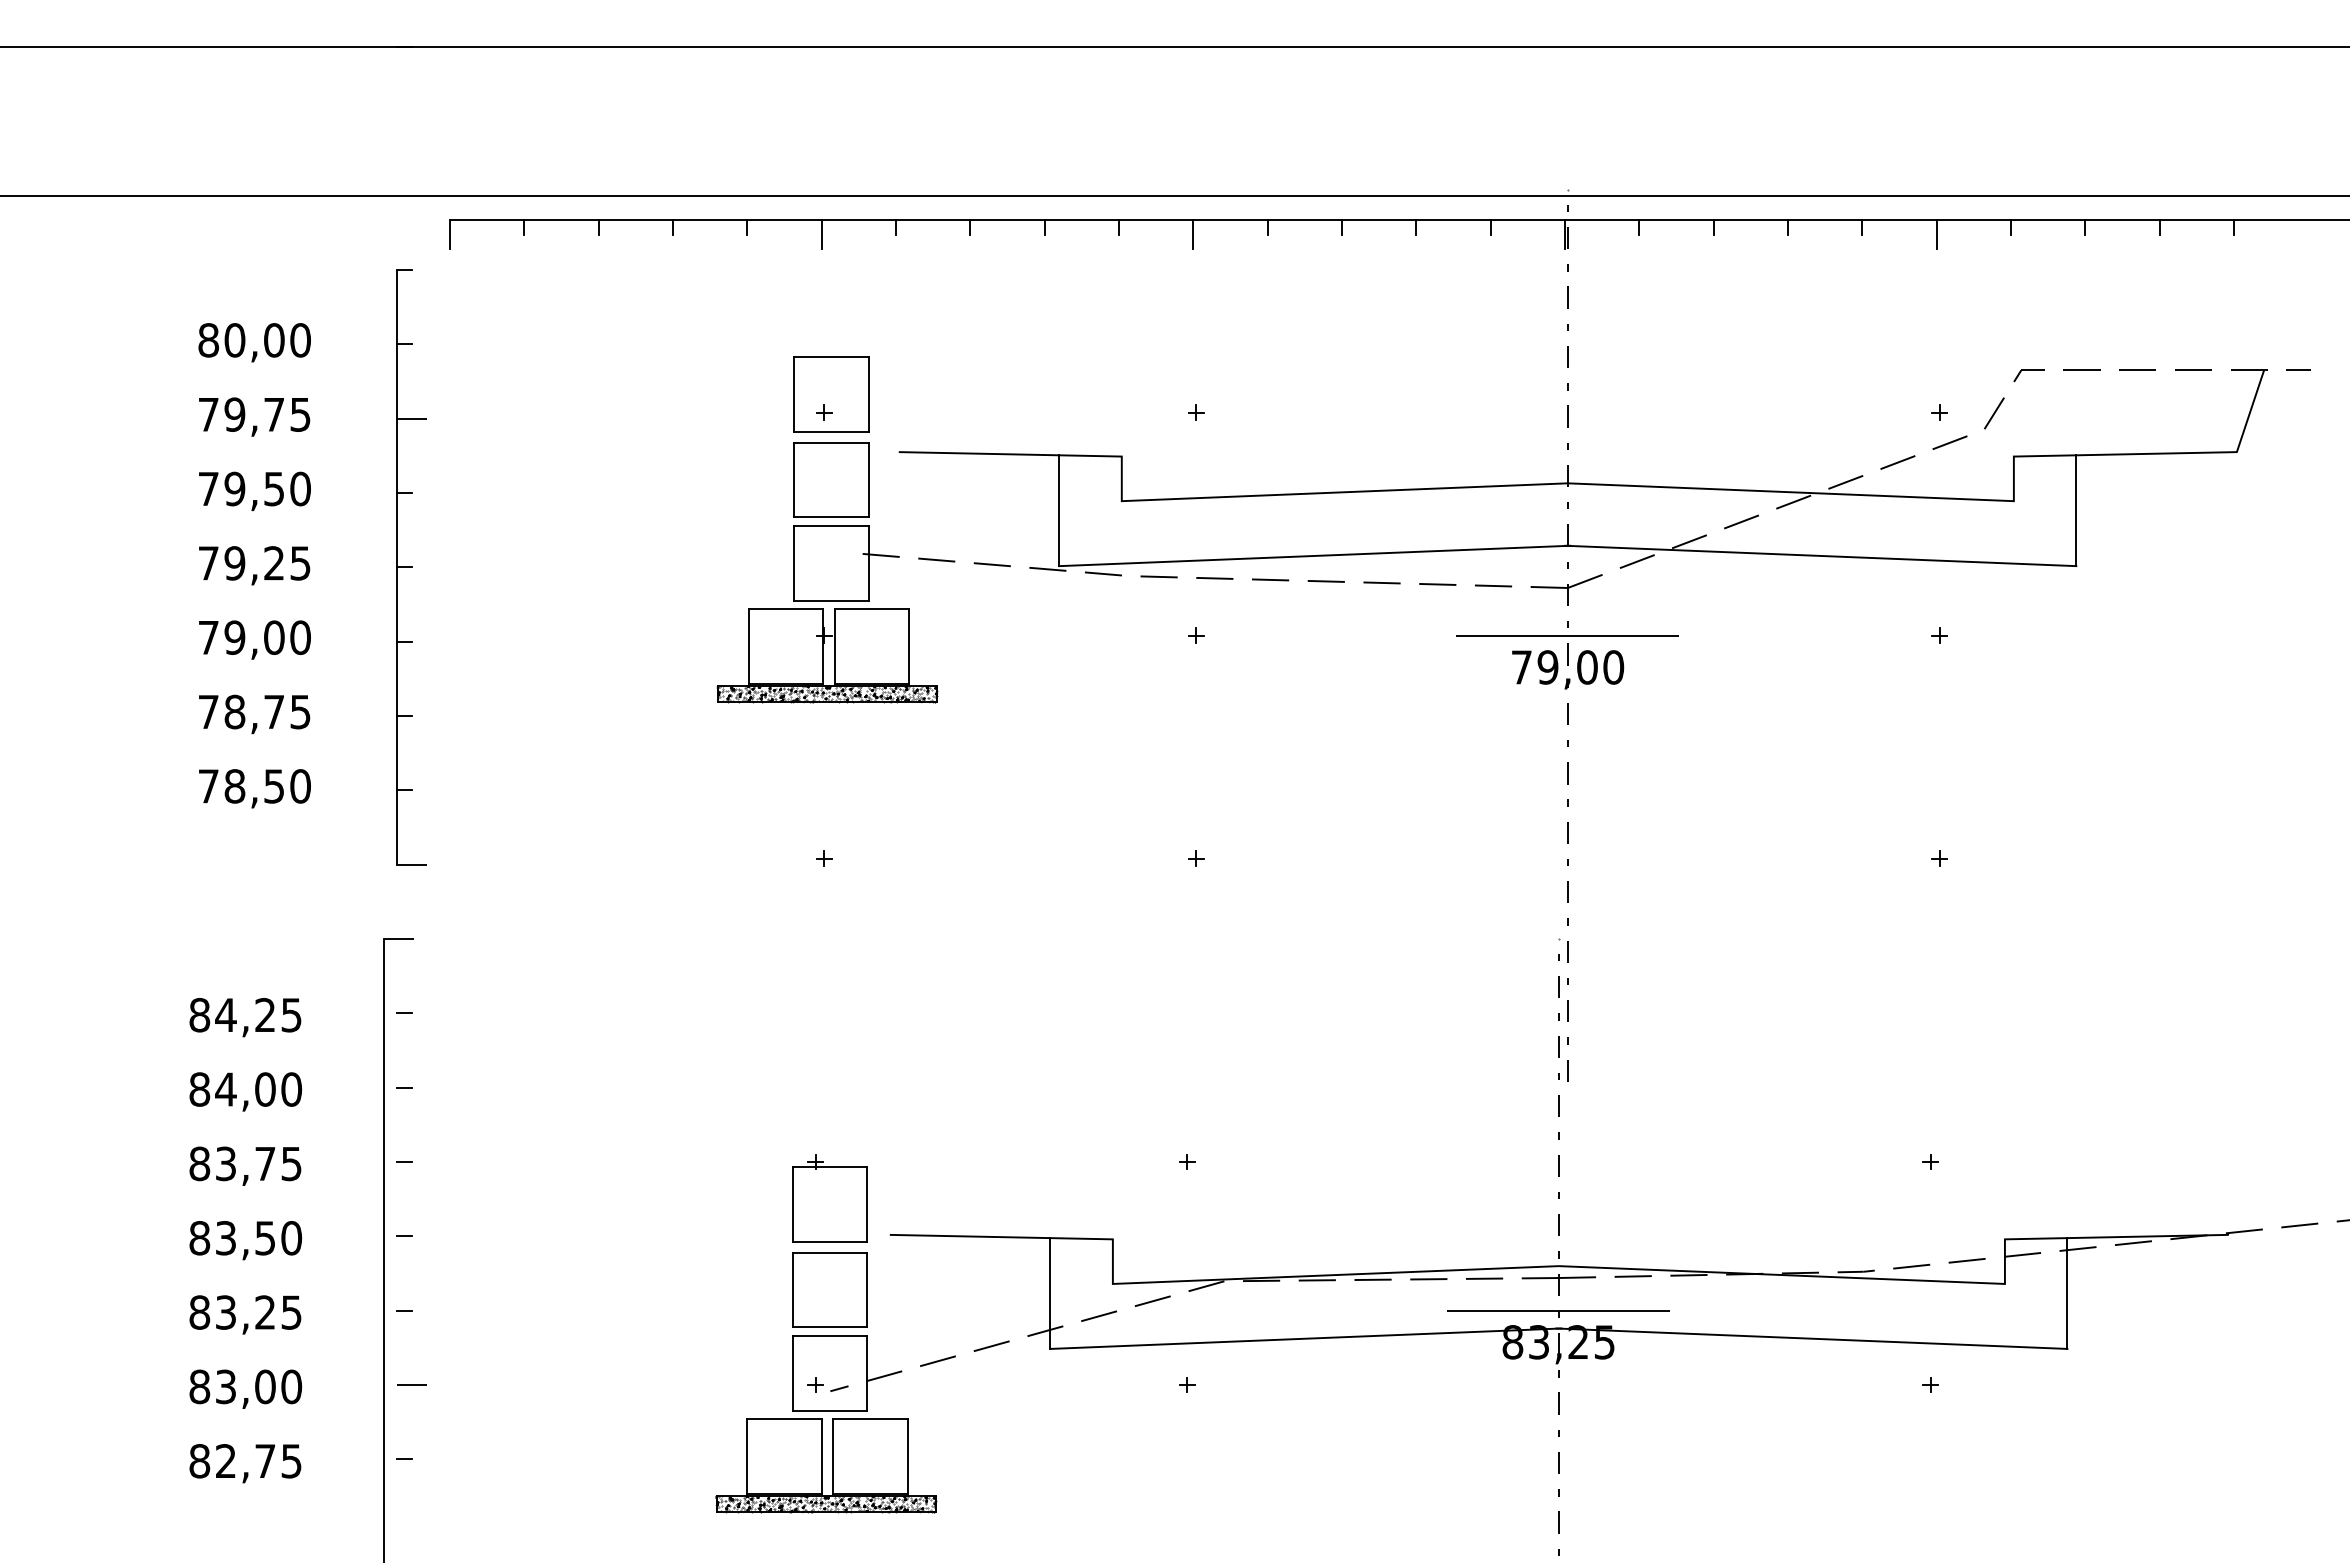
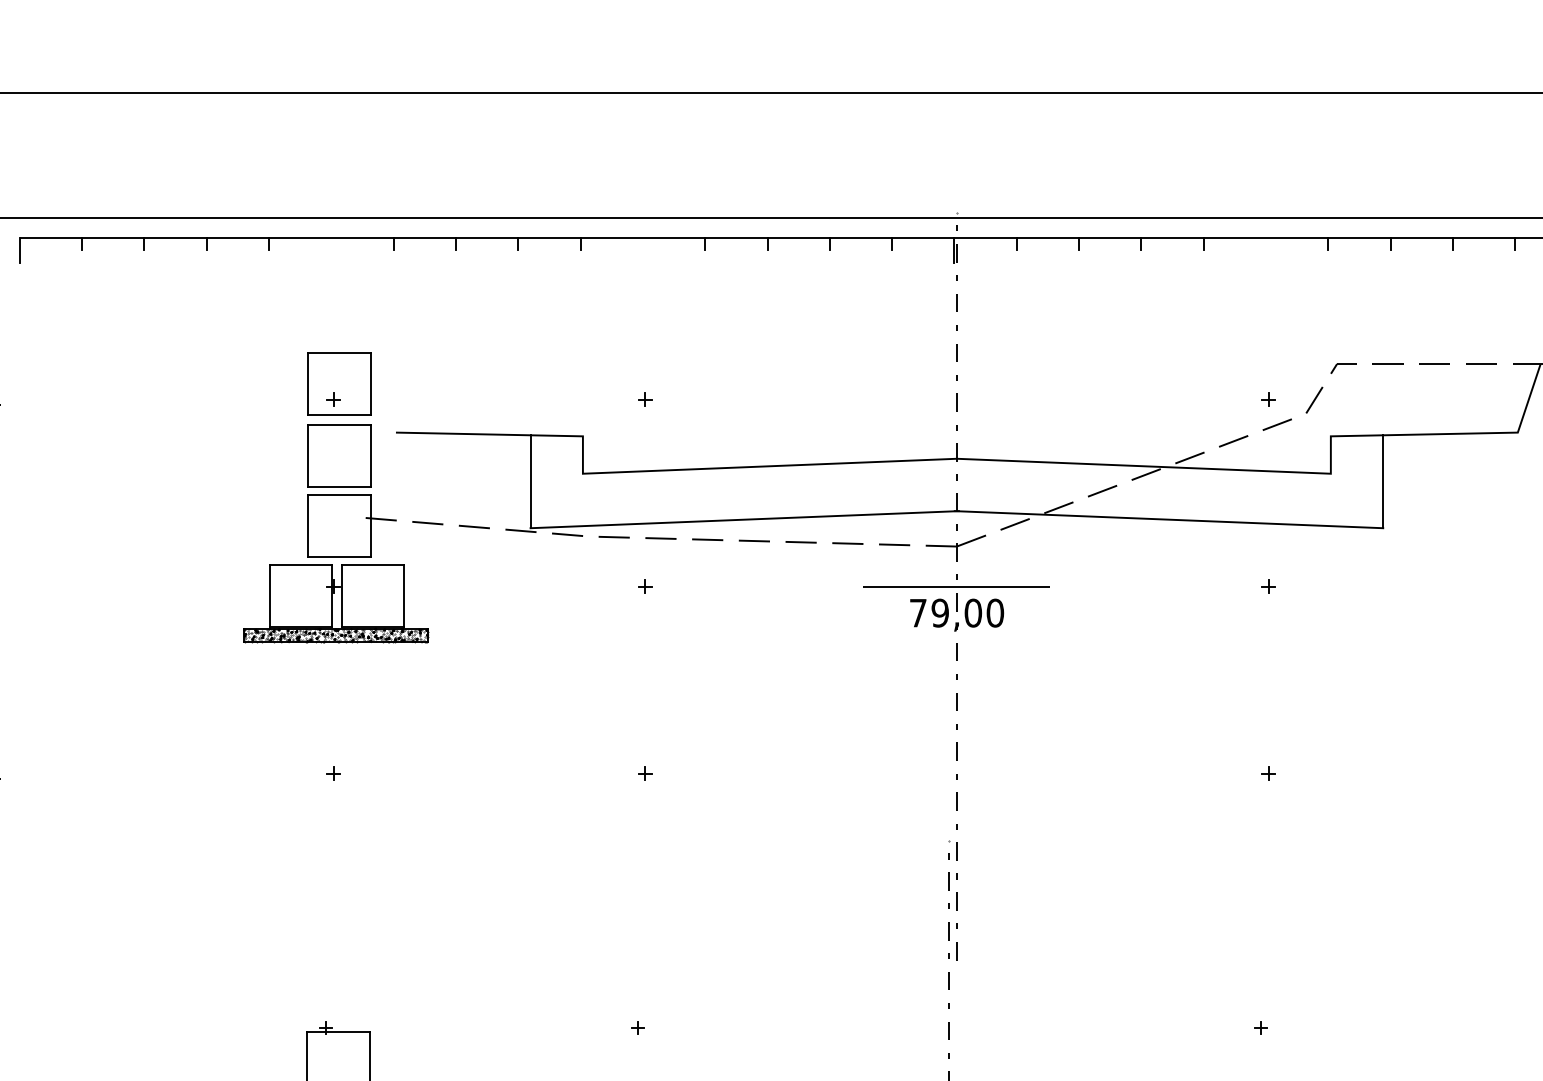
line: (821, 234) -> (331, 250), removed
line: (1193, 234) -> (643, 250), removed
line: (1936, 234) -> (1265, 250), removed

